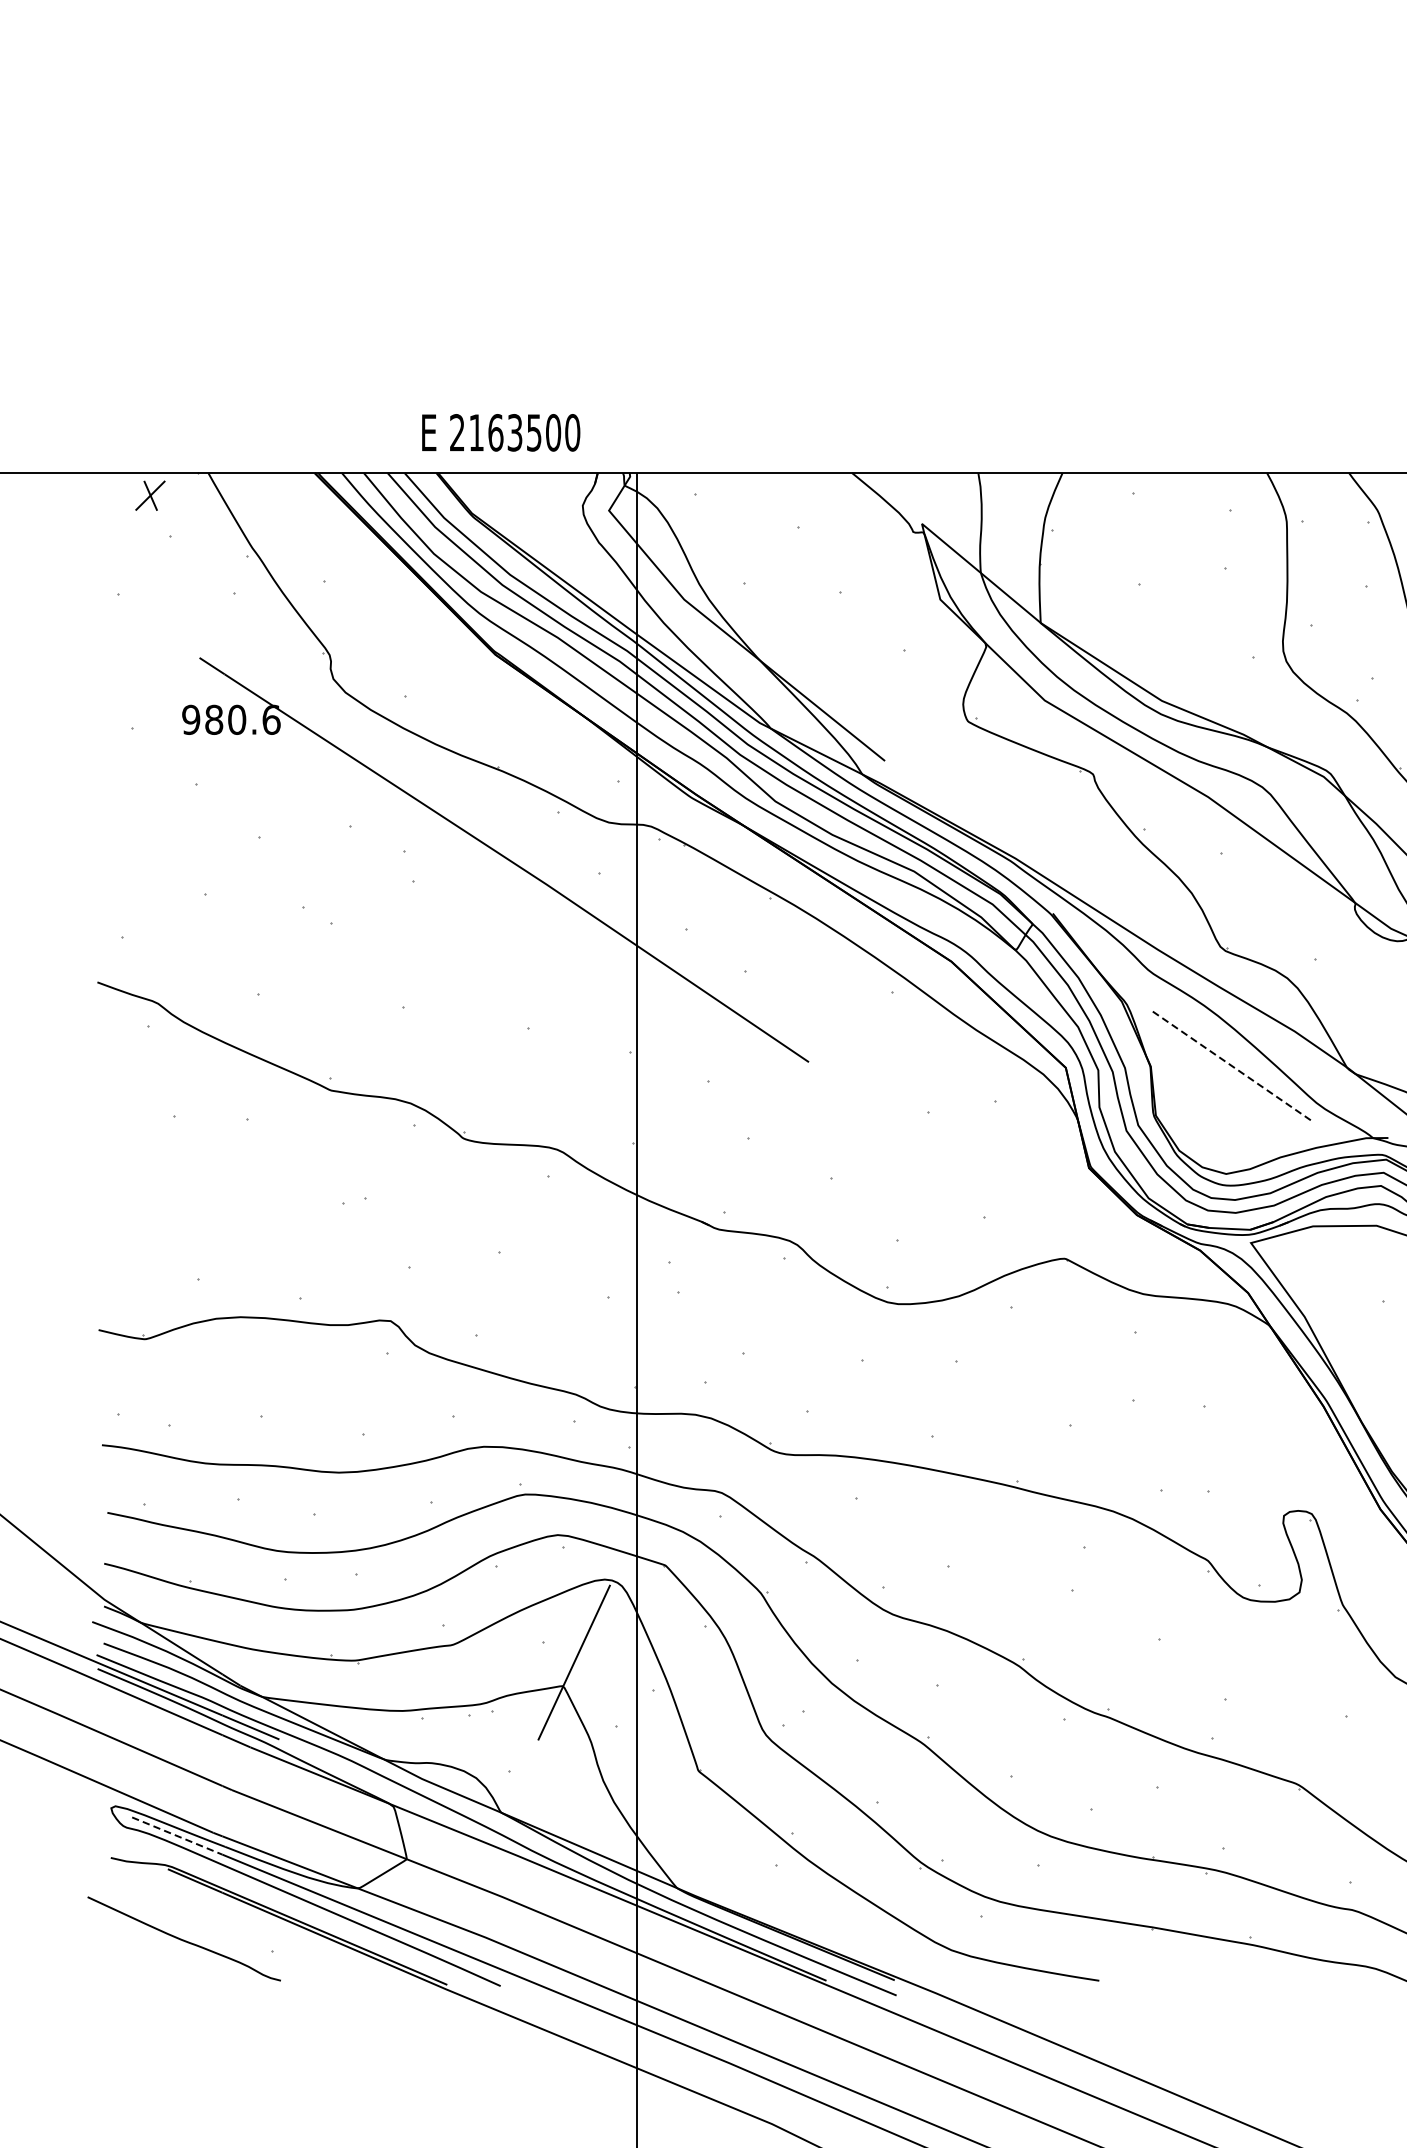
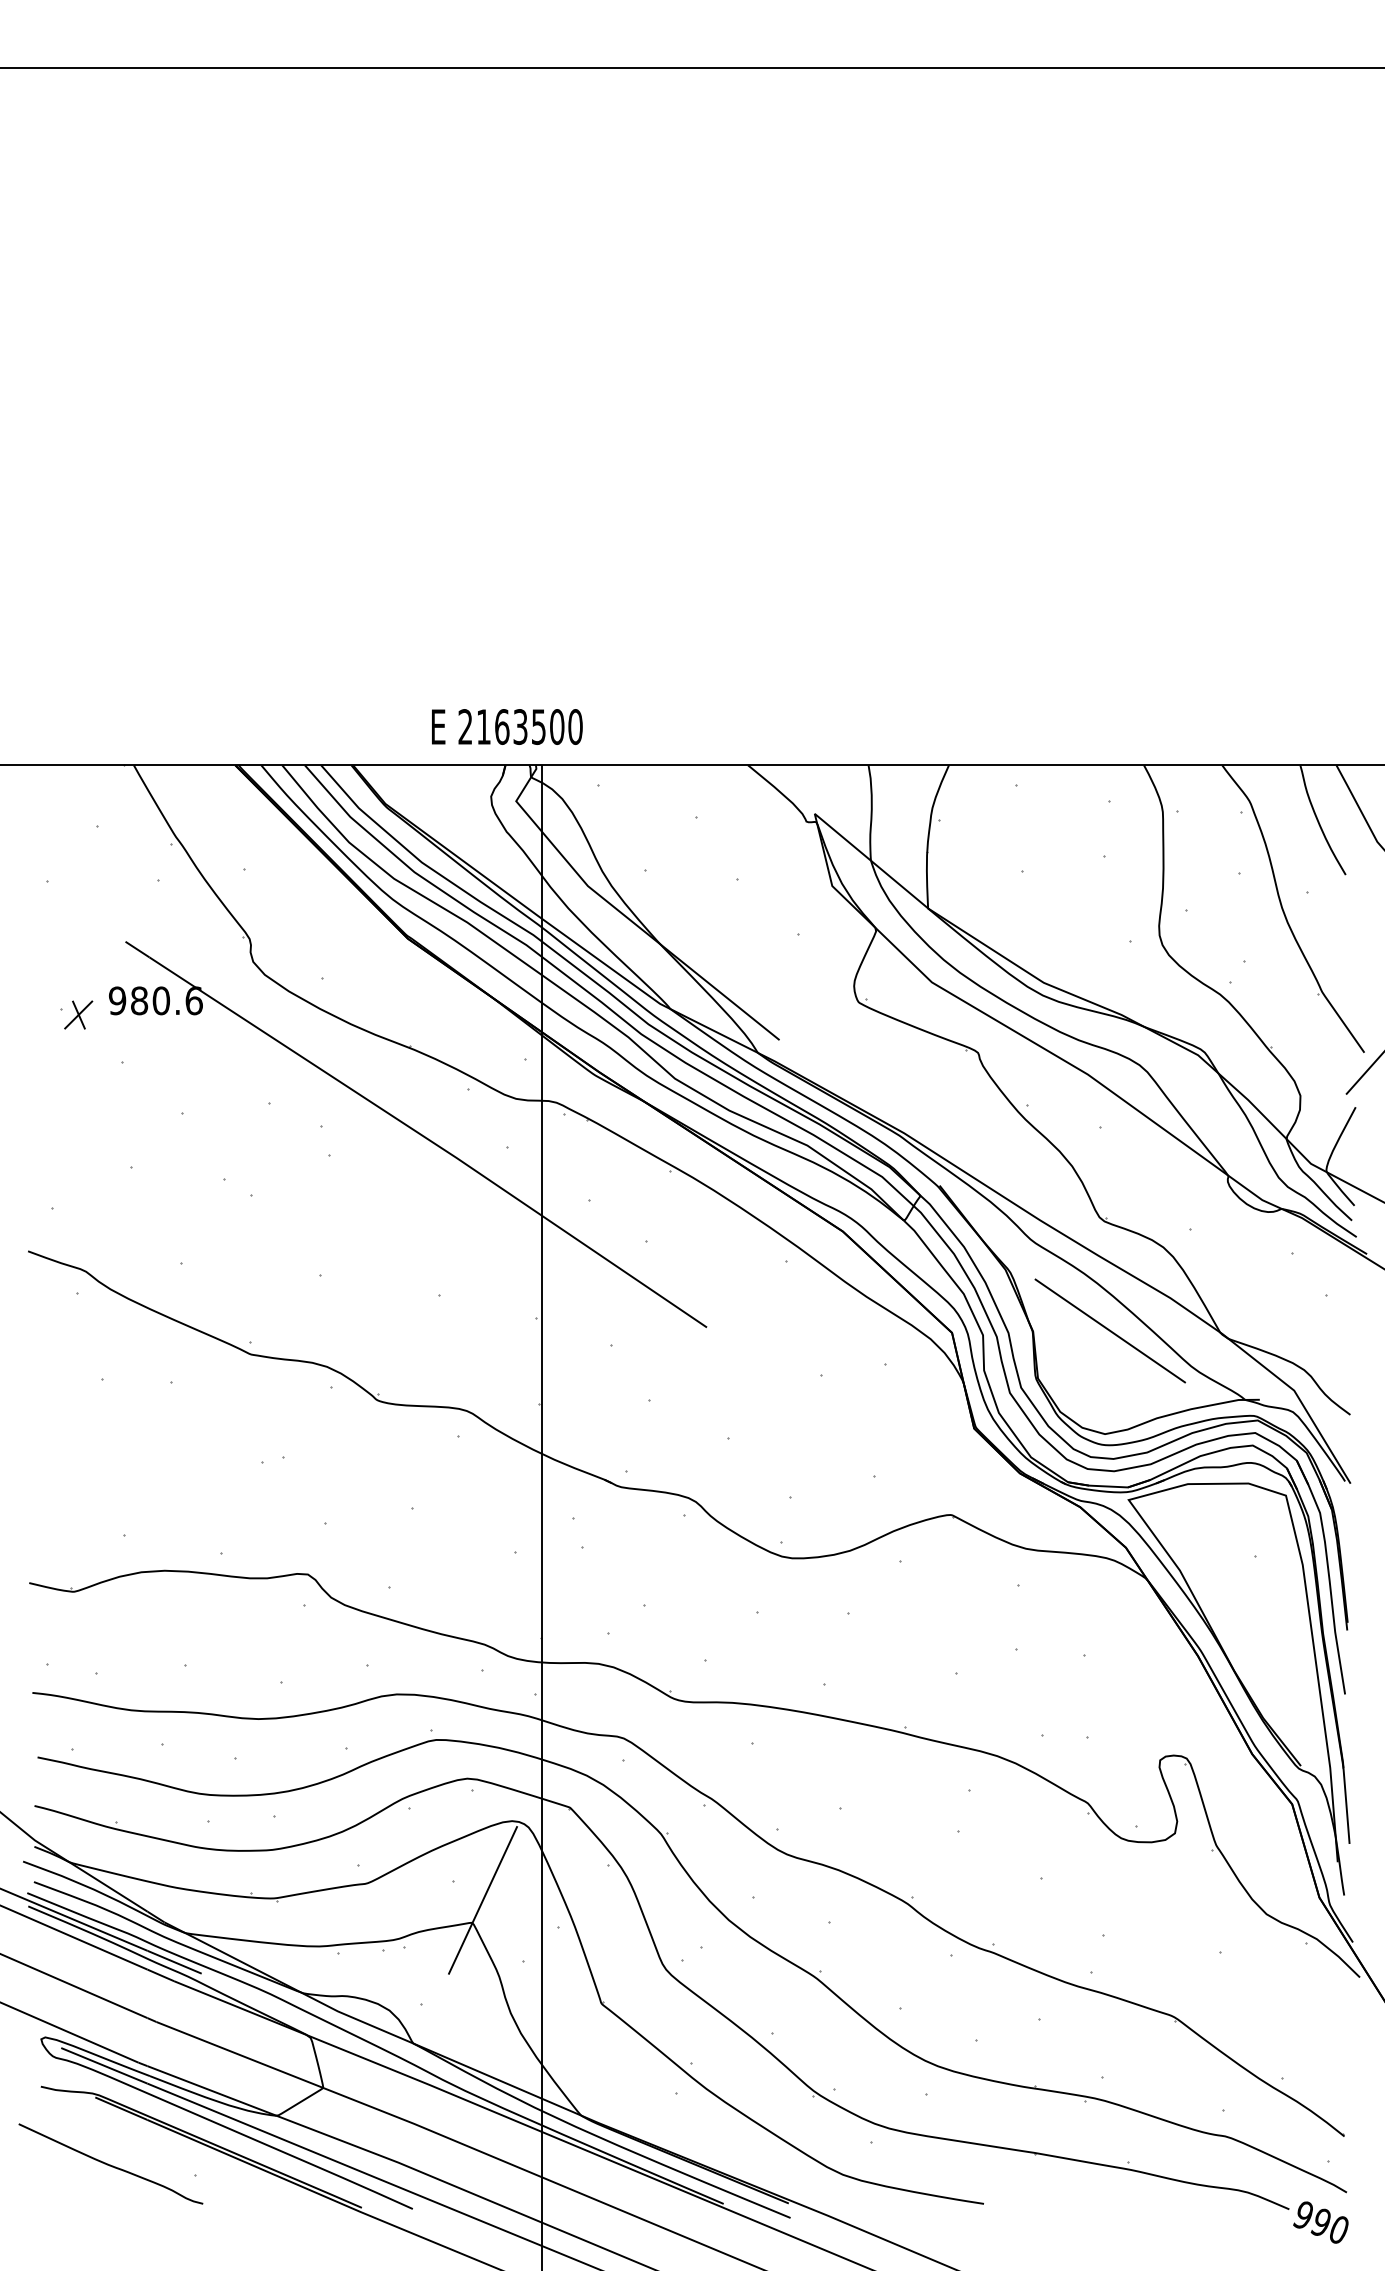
text: (501, 432) -> (507, 726), moved
part: (150, 495) -> (78, 1014), moved
line: (1231, 1066) -> (1110, 1331), dashed -> solid
line: (177, 1835) -> (104, 2065), dashed -> solid

